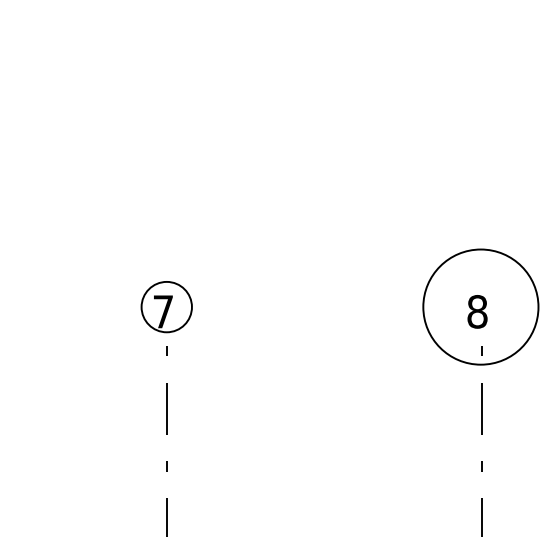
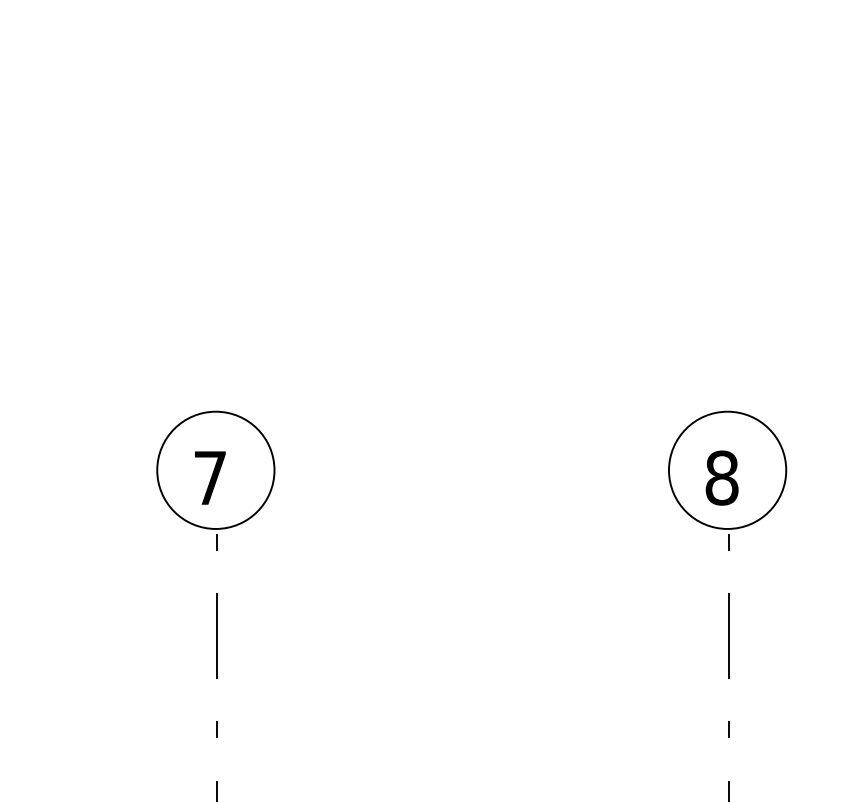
circle: (166, 307) -> (215, 470), size x1.43
circle: (480, 307) -> (726, 470), size x0.62

